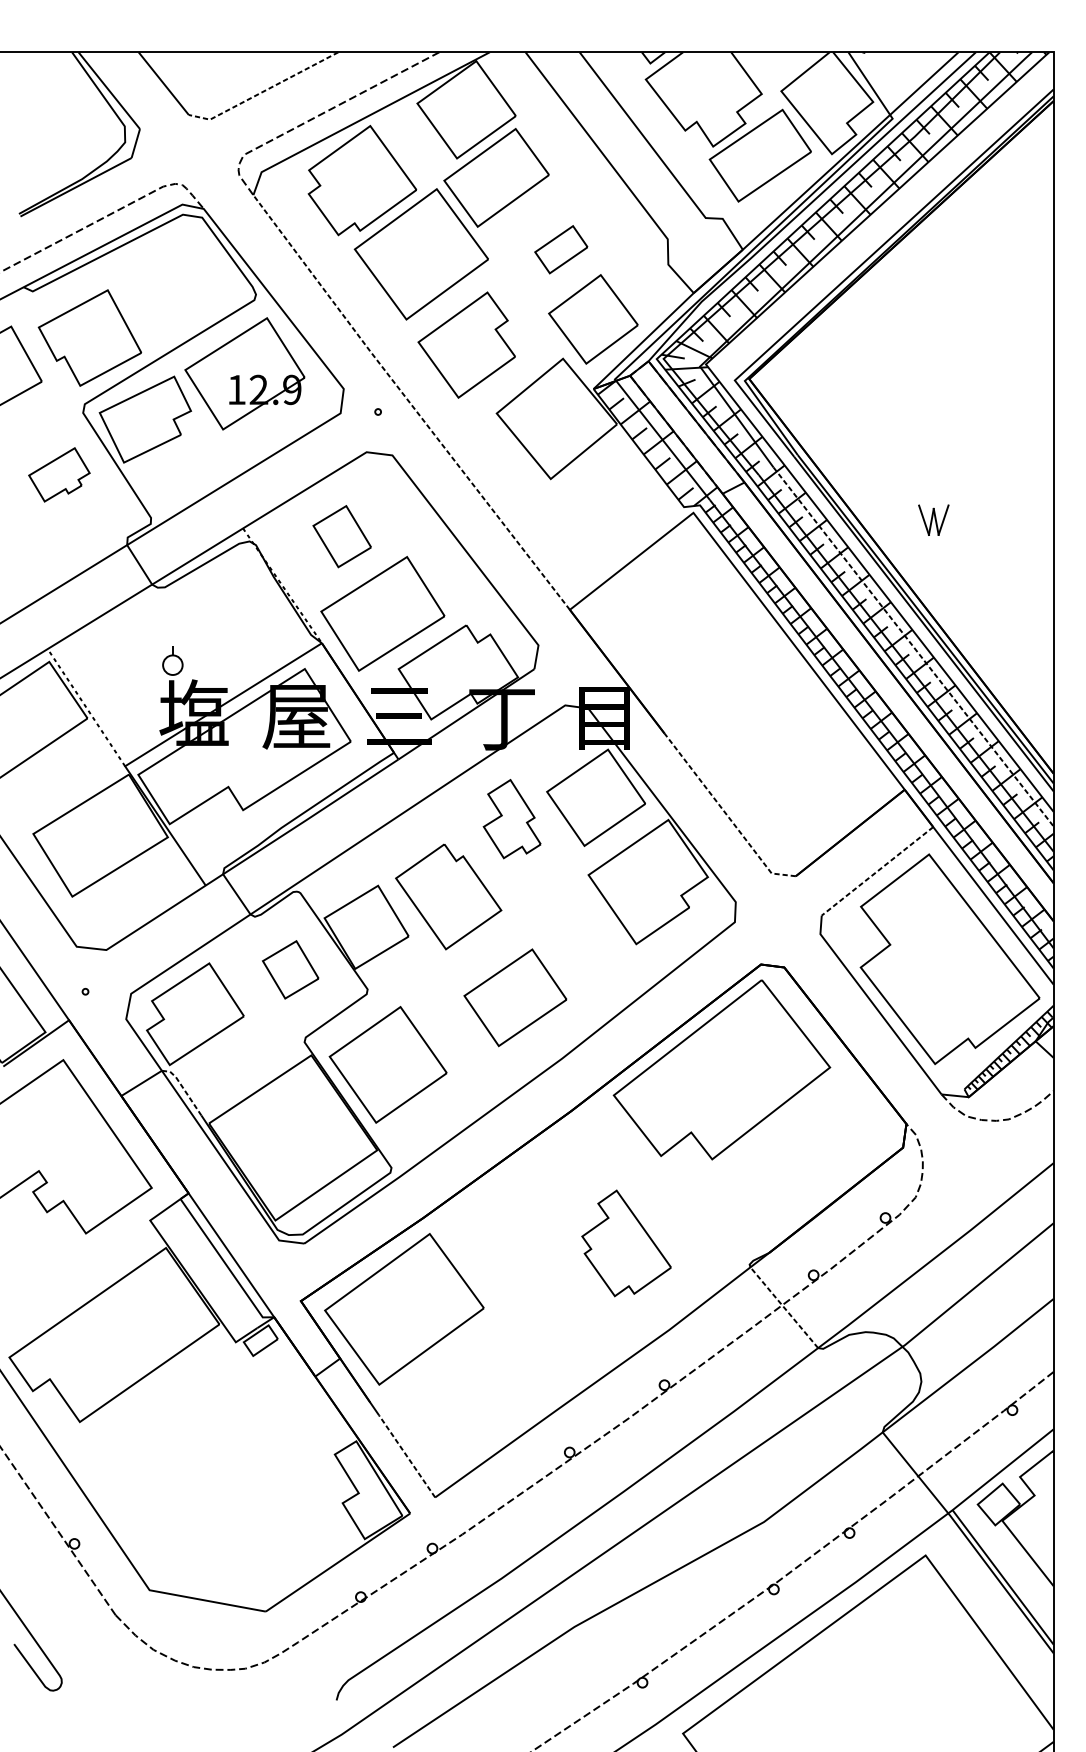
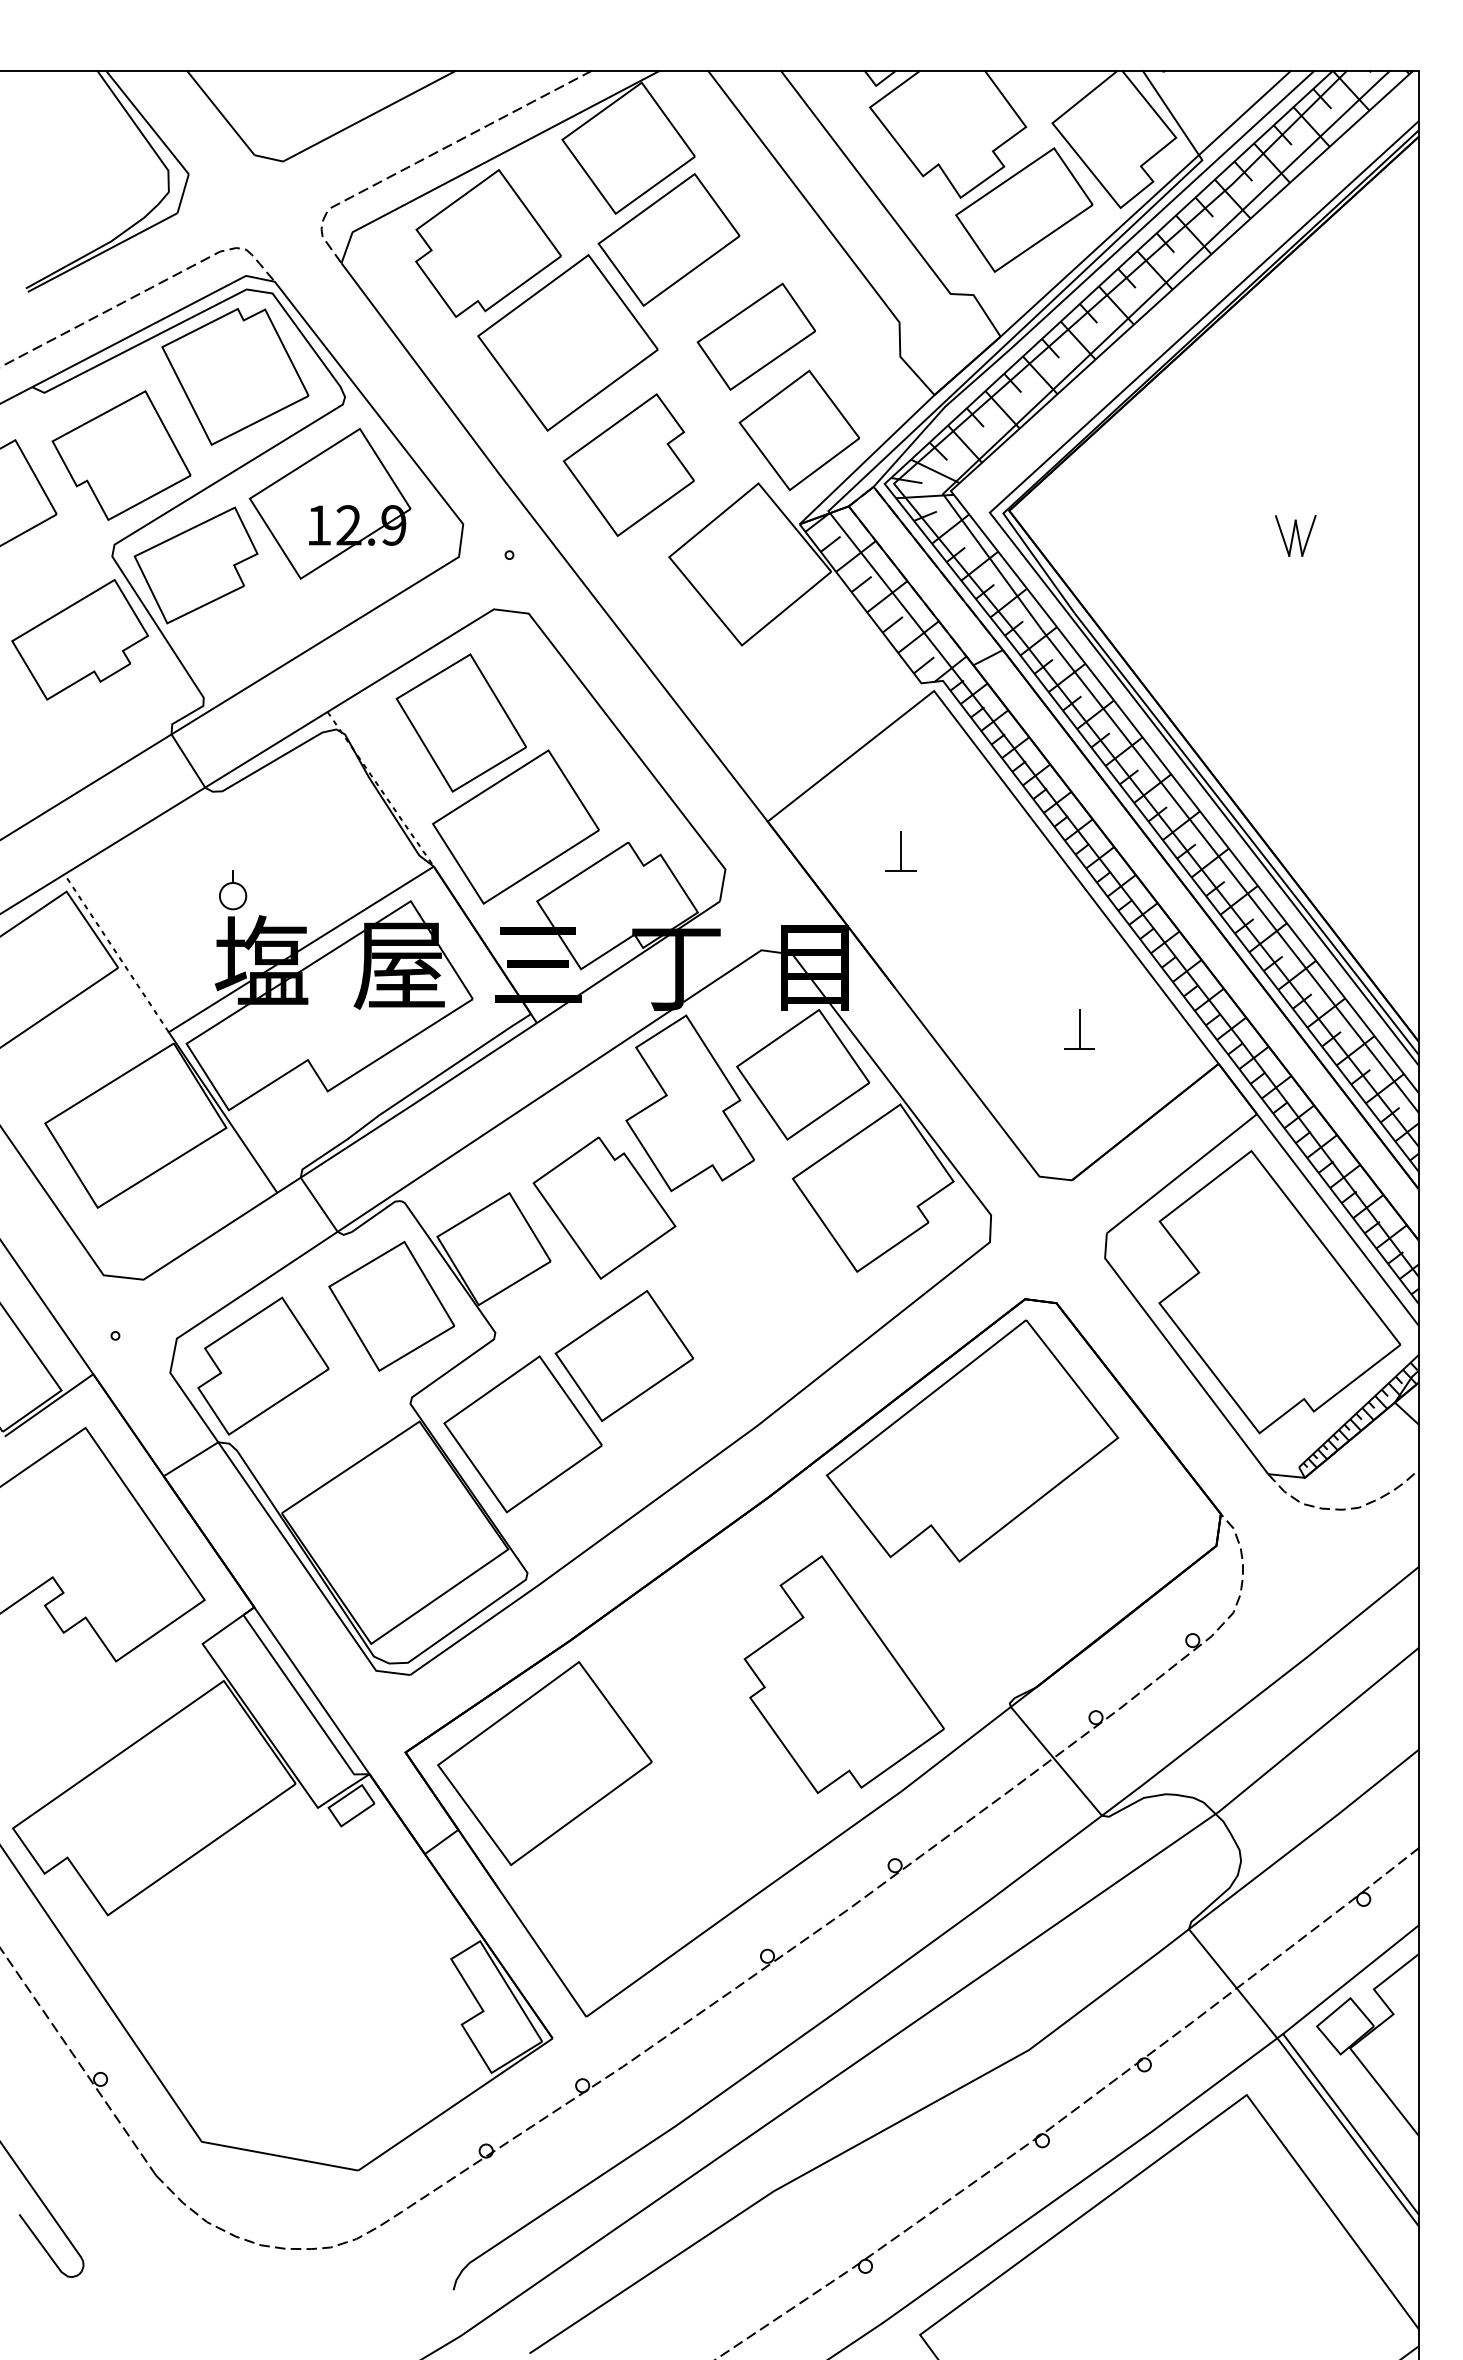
line: (263, 91) -> (355, 123), dashed -> solid
part: (560, 249) -> (755, 336), size x1.67
part: (174, 279) -> (235, 376), added
line: (410, 403) -> (552, 543), dashed -> solid
part: (59, 474) -> (80, 639), size x1.67
part: (933, 519) -> (1295, 535), moved
part: (341, 536) -> (460, 722), size x1.67
part: (668, 632) -> (900, 851), added
line: (913, 646) -> (1230, 871), dashed -> solid
part: (801, 764) -> (1079, 1029), added
line: (725, 813) -> (977, 1095), dashed -> solid
part: (511, 819) -> (689, 1103), size x1.67
line: (877, 871) -> (1181, 1173), dashed -> solid
part: (290, 969) -> (391, 1306), size x1.67
part: (514, 997) -> (623, 1355), moved
line: (183, 1088) -> (247, 1466), dashed -> solid
part: (626, 1243) -> (843, 1674), size x1.67
line: (784, 1307) -> (1056, 1761), dashed -> solid
line: (407, 1456) -> (548, 1961), dashed -> solid

